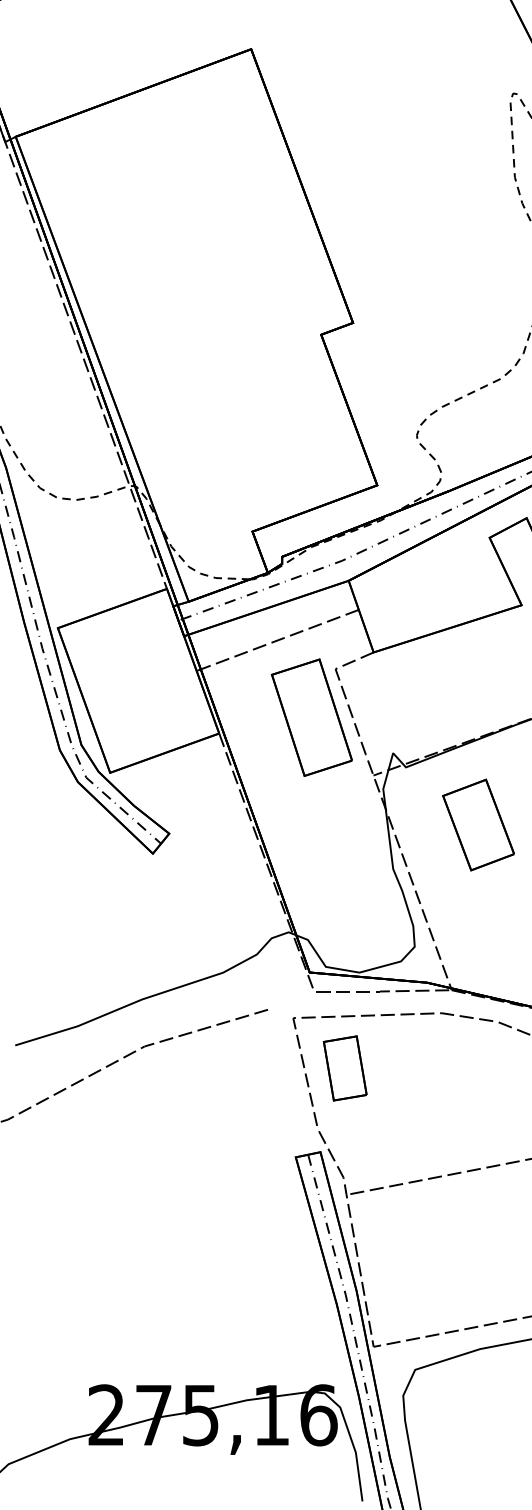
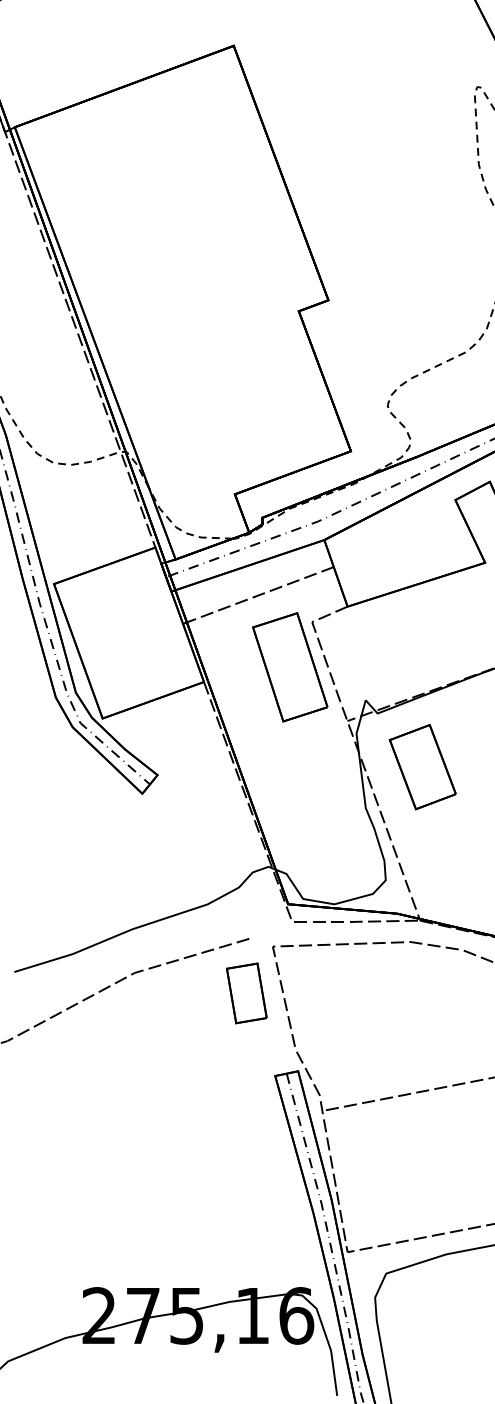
part: (478, 824) -> (422, 766), moved
part: (344, 1068) -> (246, 993), moved

